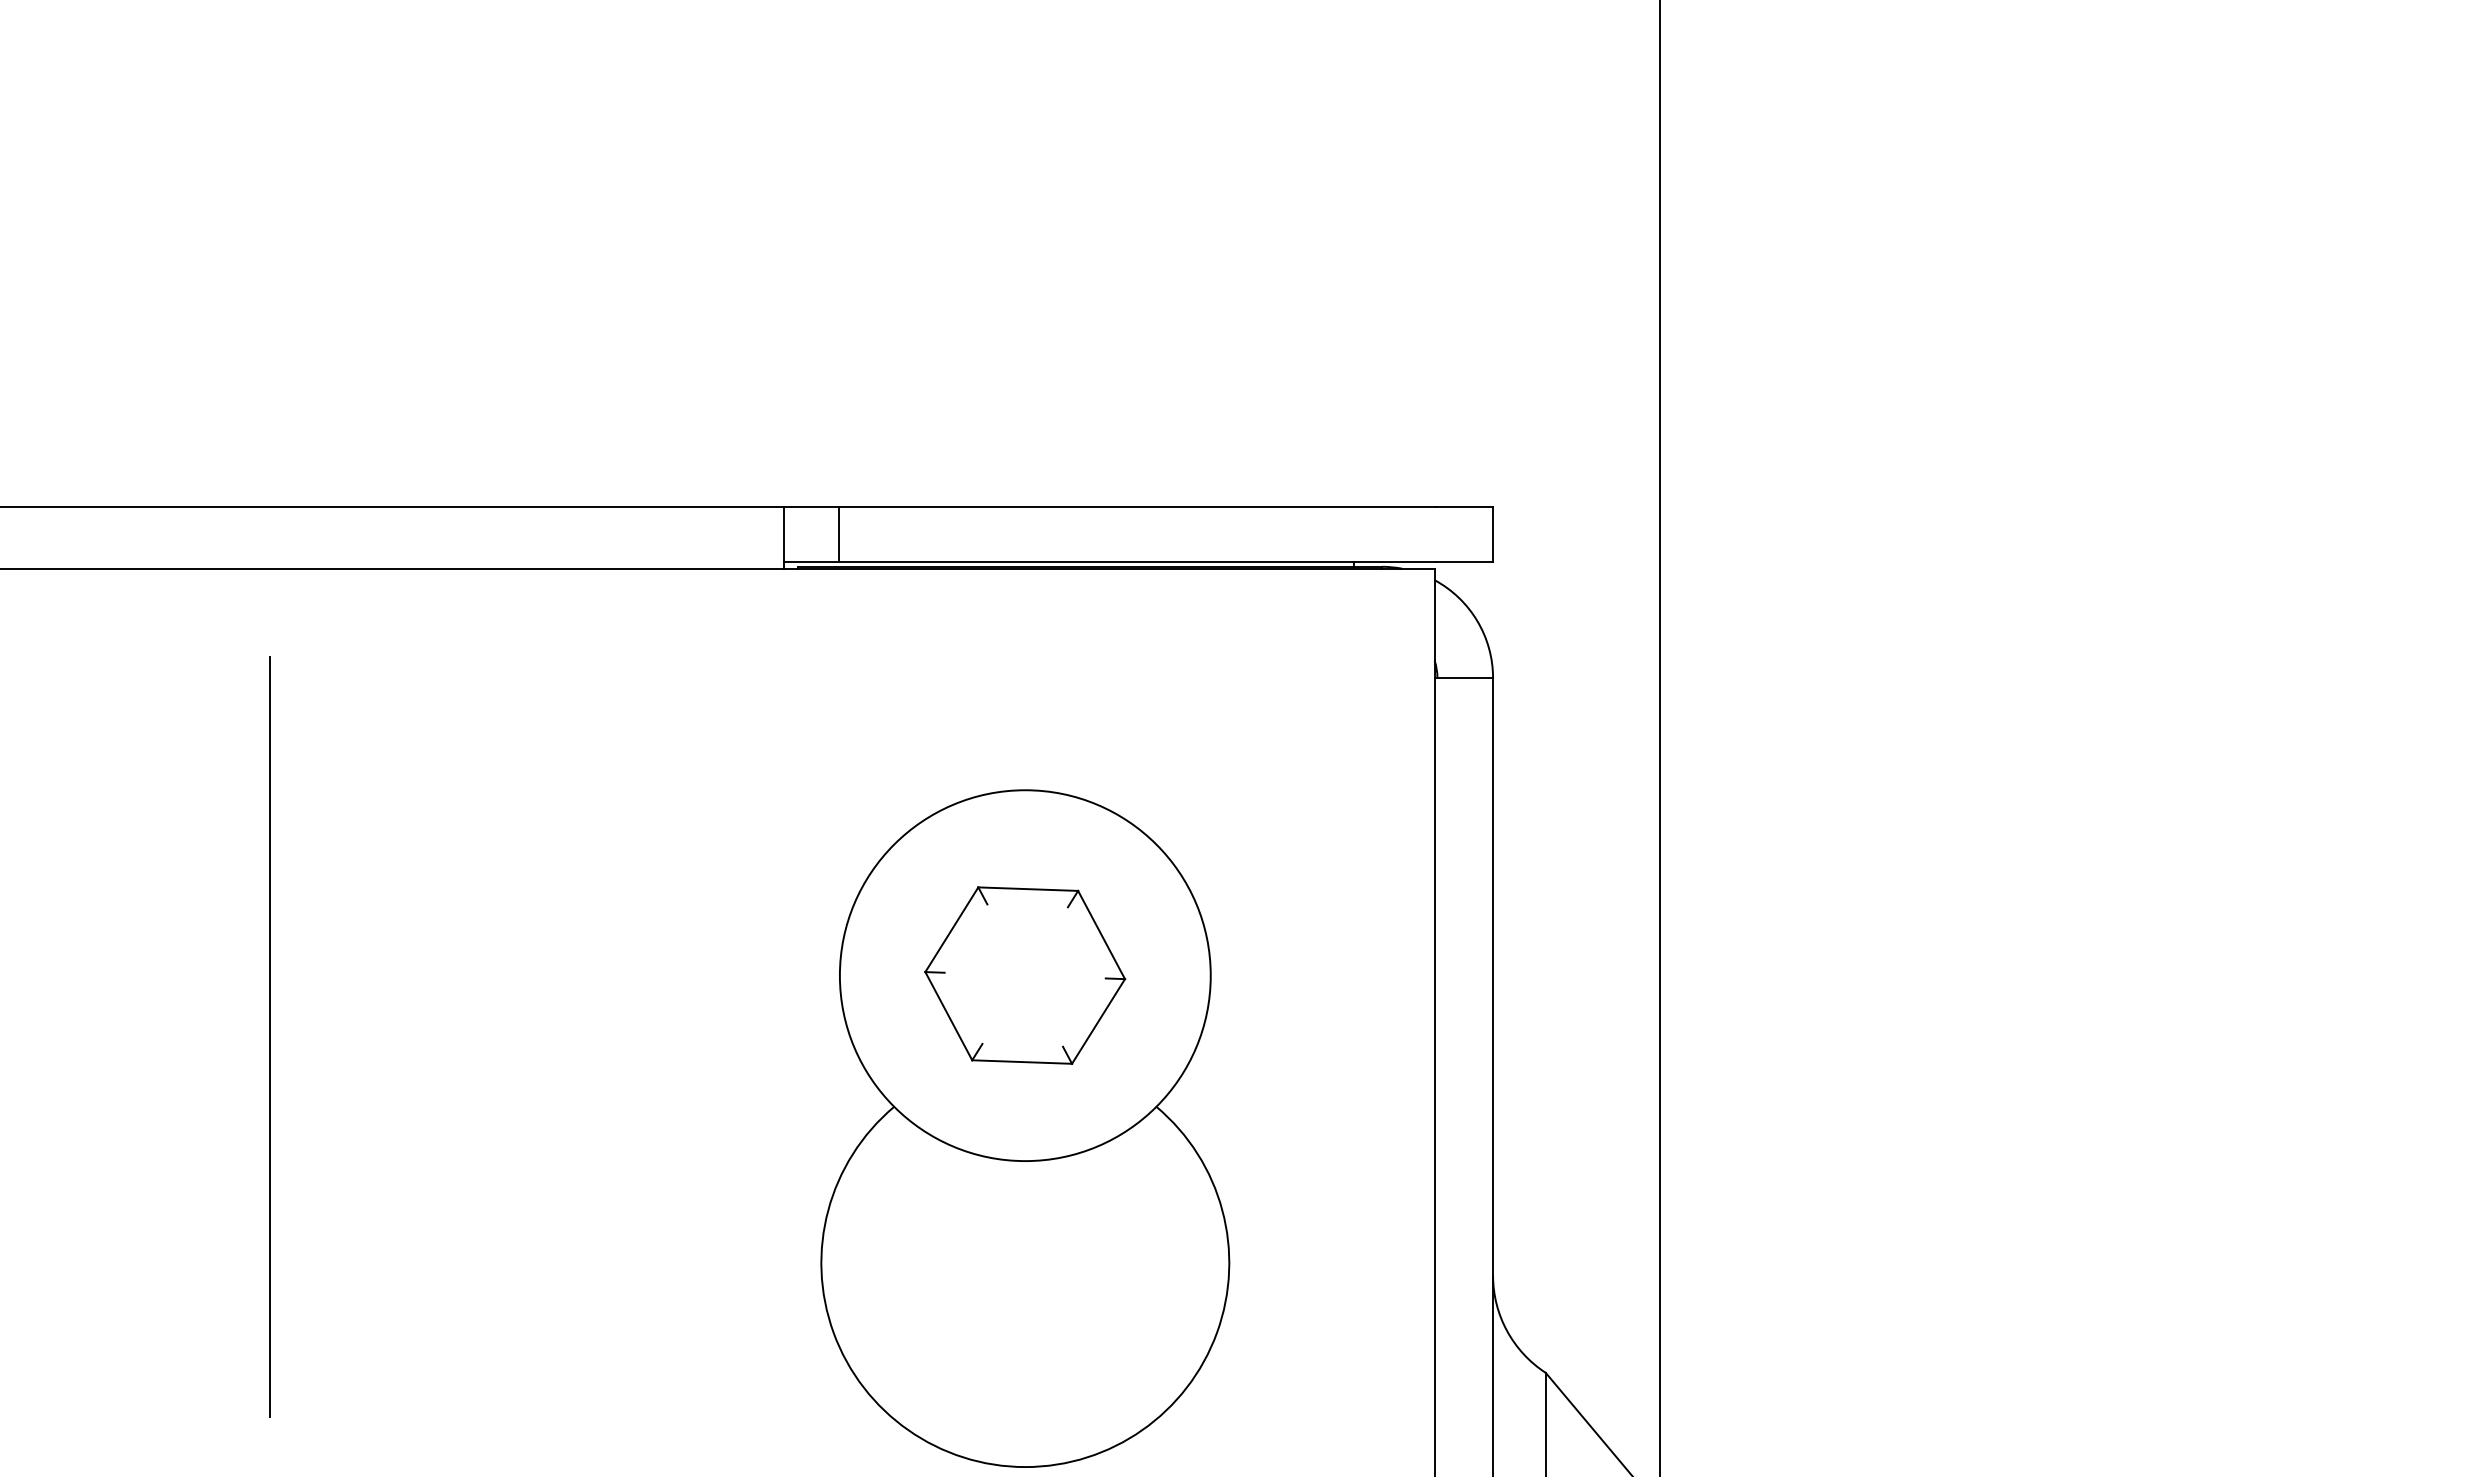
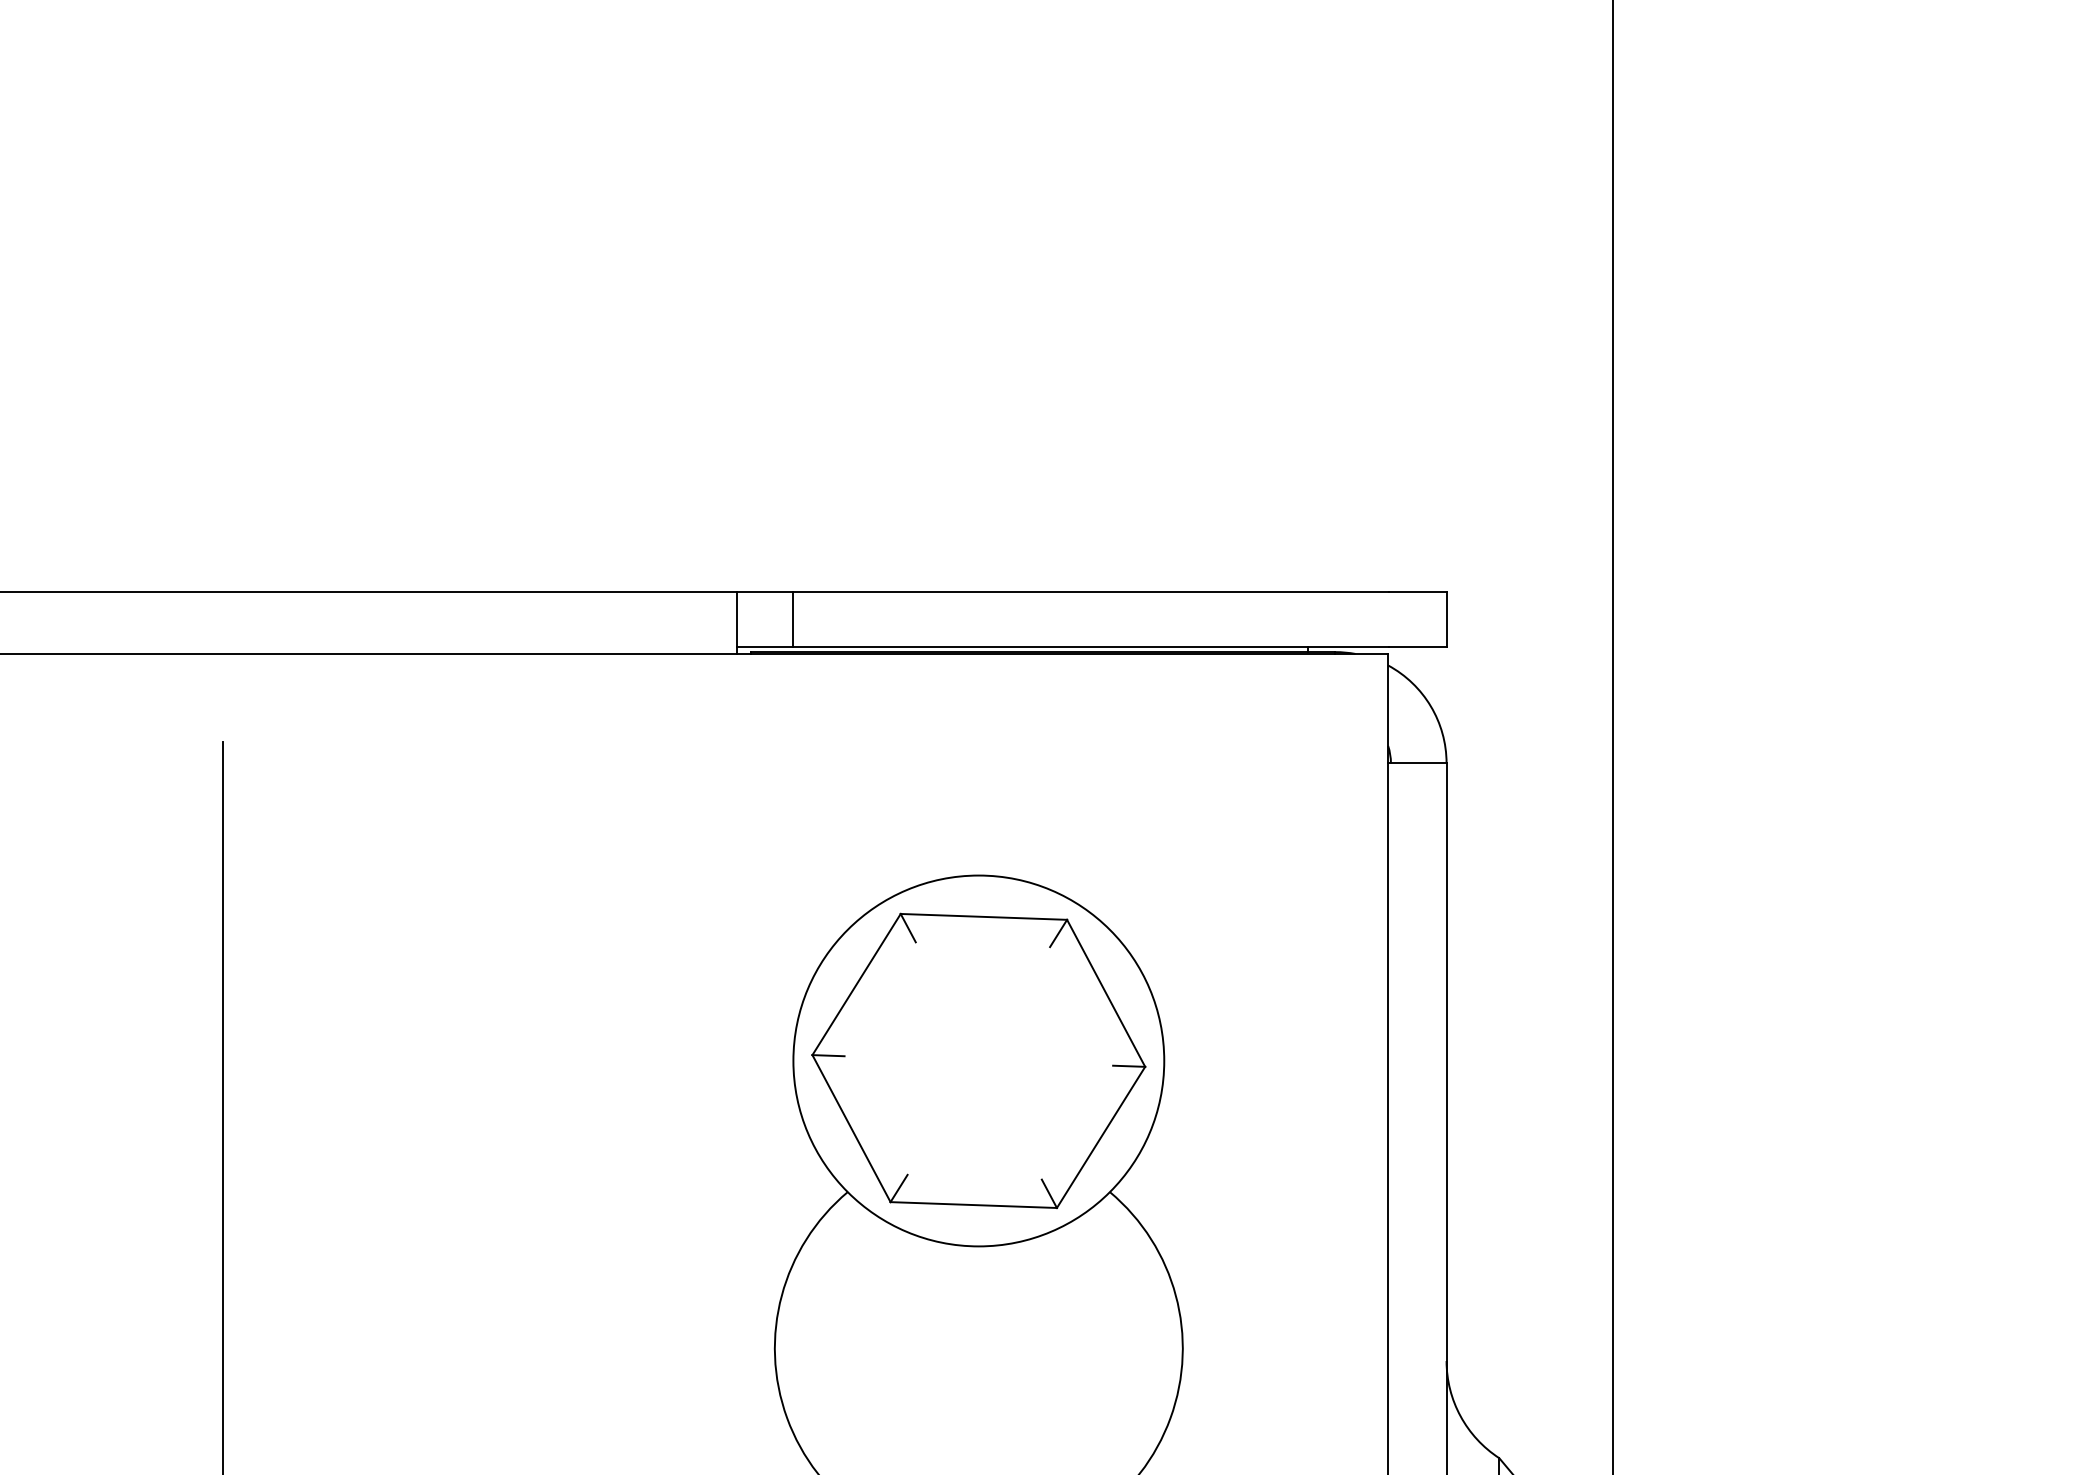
part: (1024, 975) -> (978, 1060), size x1.67

